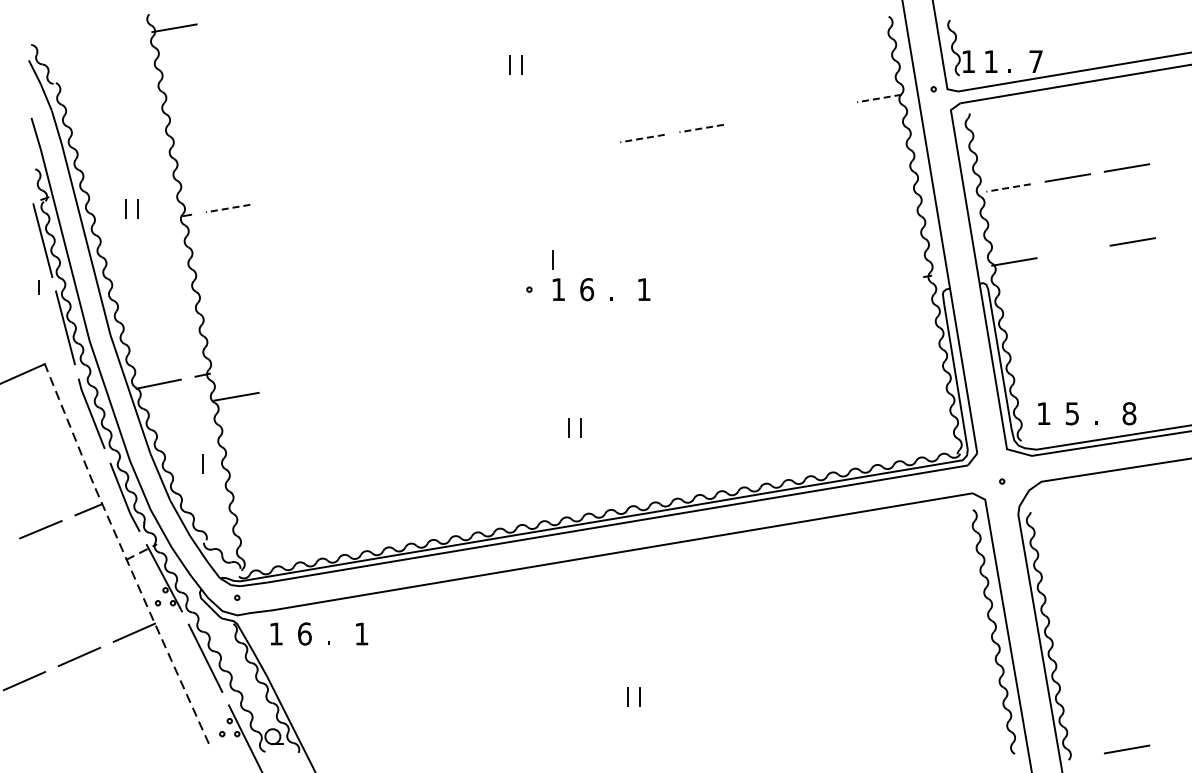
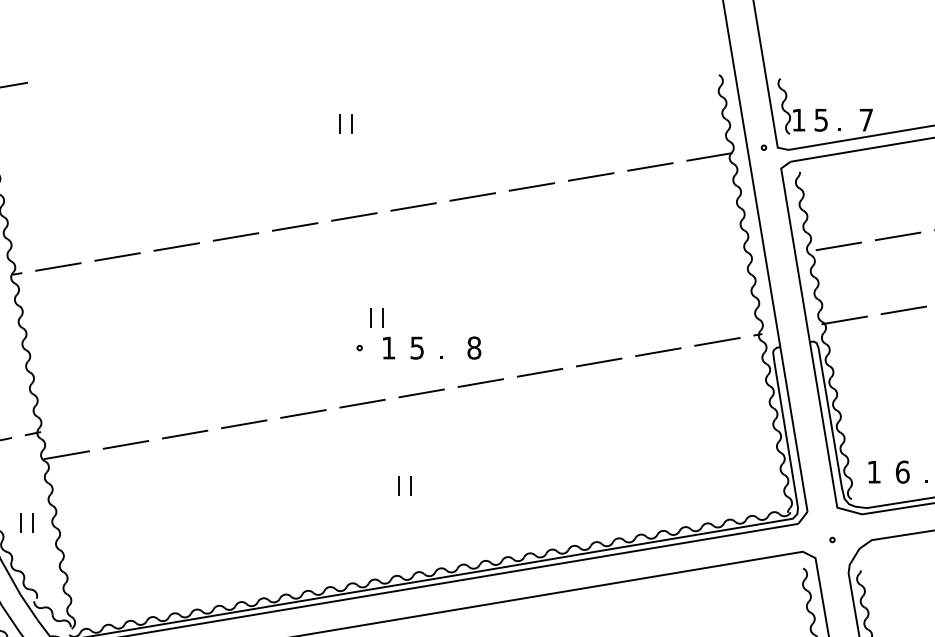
text: (990, 61) -> (820, 119), 1 -> 5
line: (879, 98) -> (709, 156), dashed -> solid
line: (819, 108) -> (649, 166), added
line: (760, 118) -> (590, 176), added
line: (701, 128) -> (531, 186), dashed -> solid
line: (642, 138) -> (472, 196), dashed -> solid
line: (583, 148) -> (413, 206), added
line: (523, 158) -> (353, 216), added
line: (464, 168) -> (294, 226), added
line: (405, 178) -> (235, 236), added
line: (1008, 187) -> (838, 245), dashed -> solid
line: (346, 188) -> (176, 246), added
line: (287, 198) -> (117, 256), added
line: (228, 208) -> (58, 266), dashed -> solid
line: (1073, 251) -> (903, 309), added
line: (540, 259) -> (370, 317), added
line: (886, 283) -> (716, 341), added
text: (587, 289) -> (417, 347), 6 -> 5
text: (643, 289) -> (473, 347), 1 -> 8
line: (827, 293) -> (657, 351), added
line: (768, 303) -> (598, 361), added
line: (709, 314) -> (539, 372), added
line: (650, 324) -> (480, 382), added
line: (591, 334) -> (421, 392), added
line: (532, 345) -> (362, 403), added
line: (472, 355) -> (302, 413), added
line: (413, 365) -> (243, 423), added
line: (354, 375) -> (184, 433), added
line: (295, 386) -> (125, 444), added
text: (1072, 413) -> (902, 471), 5 -> 6
line: (190, 463) -> (20, 521), added

